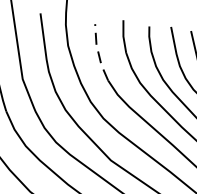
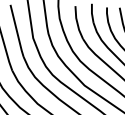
line: (98, 52) -> (77, 22), dashed -> solid

